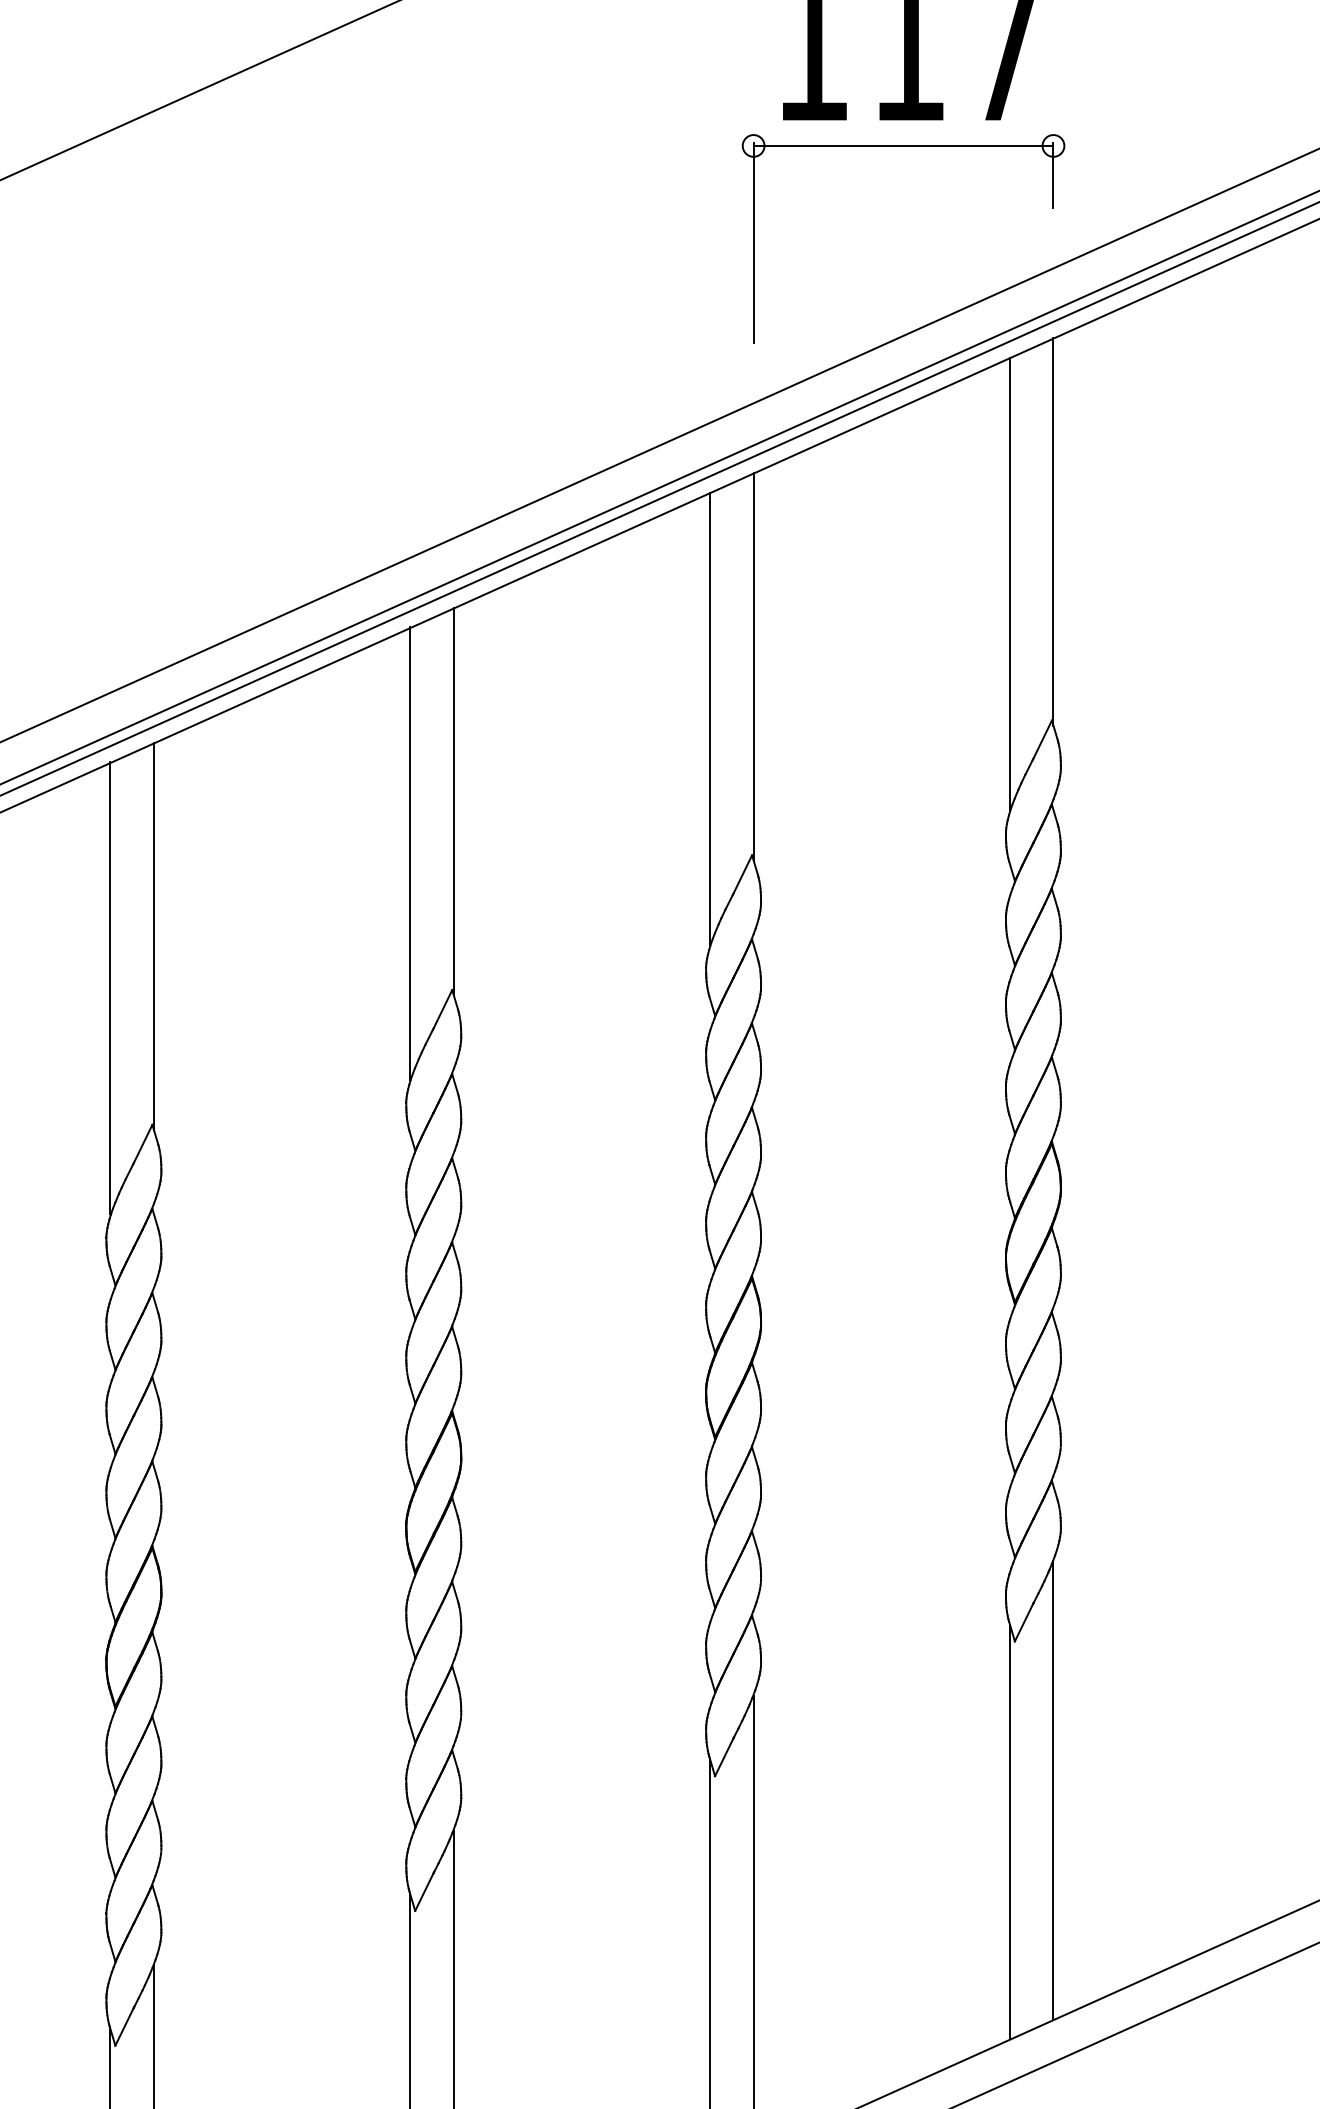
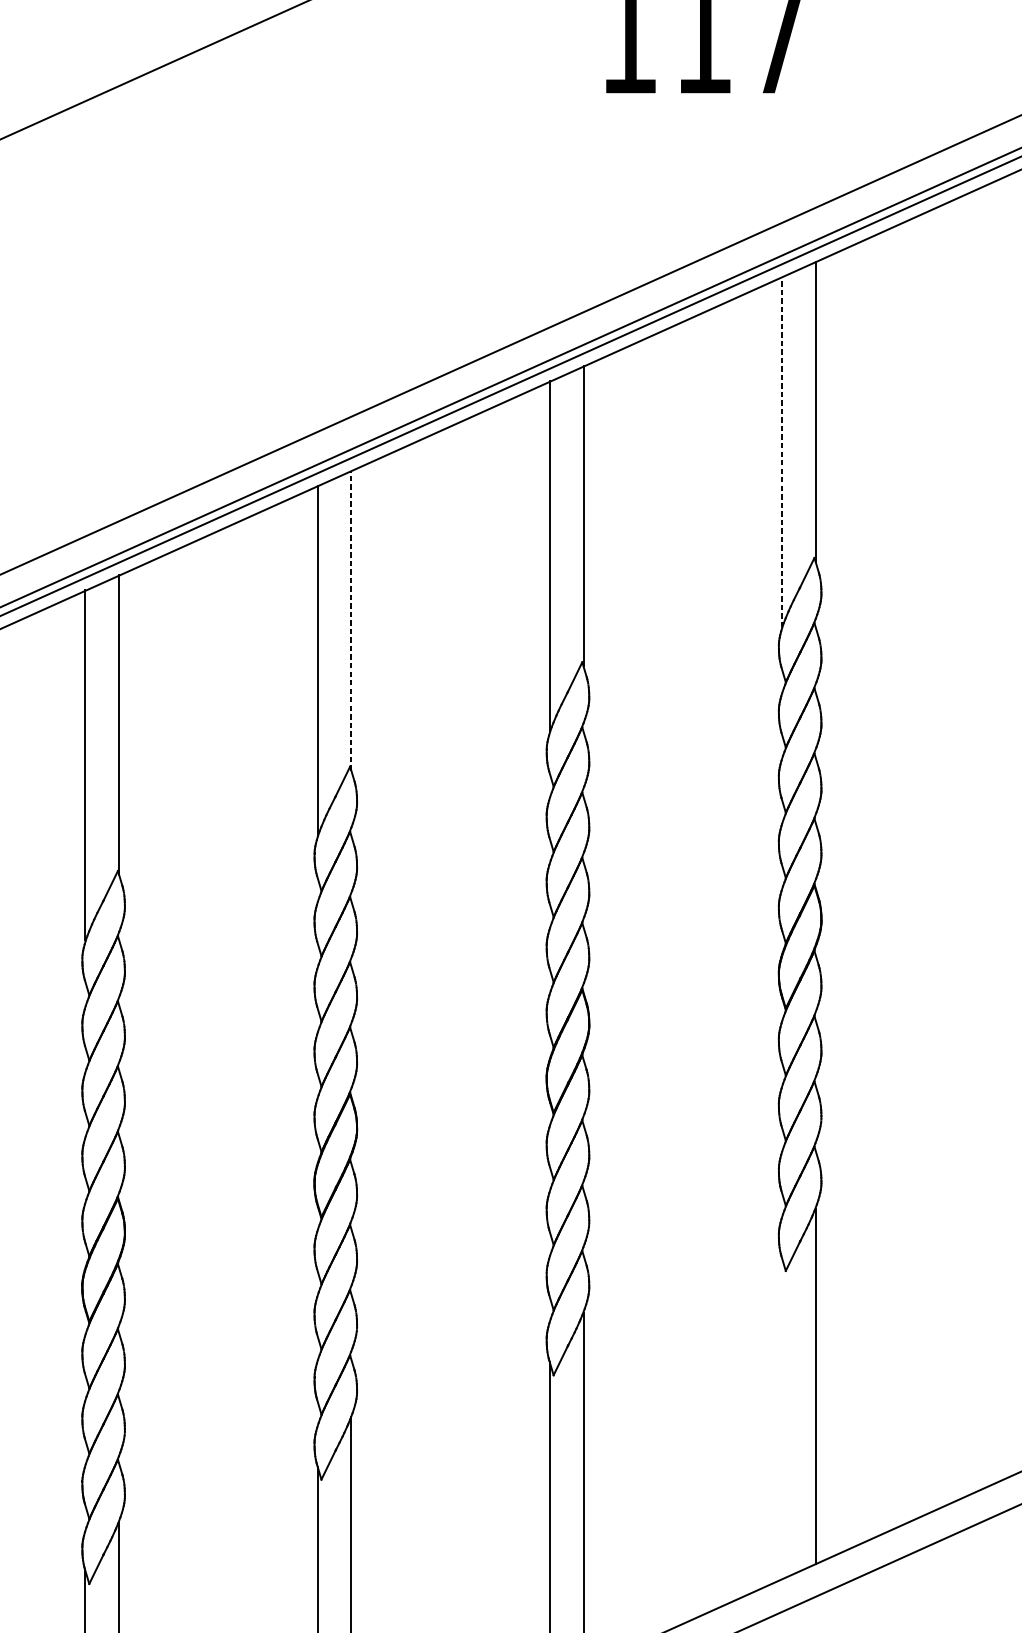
part: (903, 146) -> (699, 113), removed
line: (1009, 583) -> (781, 451), solid -> dashed
line: (453, 801) -> (351, 620), solid -> dashed
line: (1009, 1831) -> (781, 1418), removed

